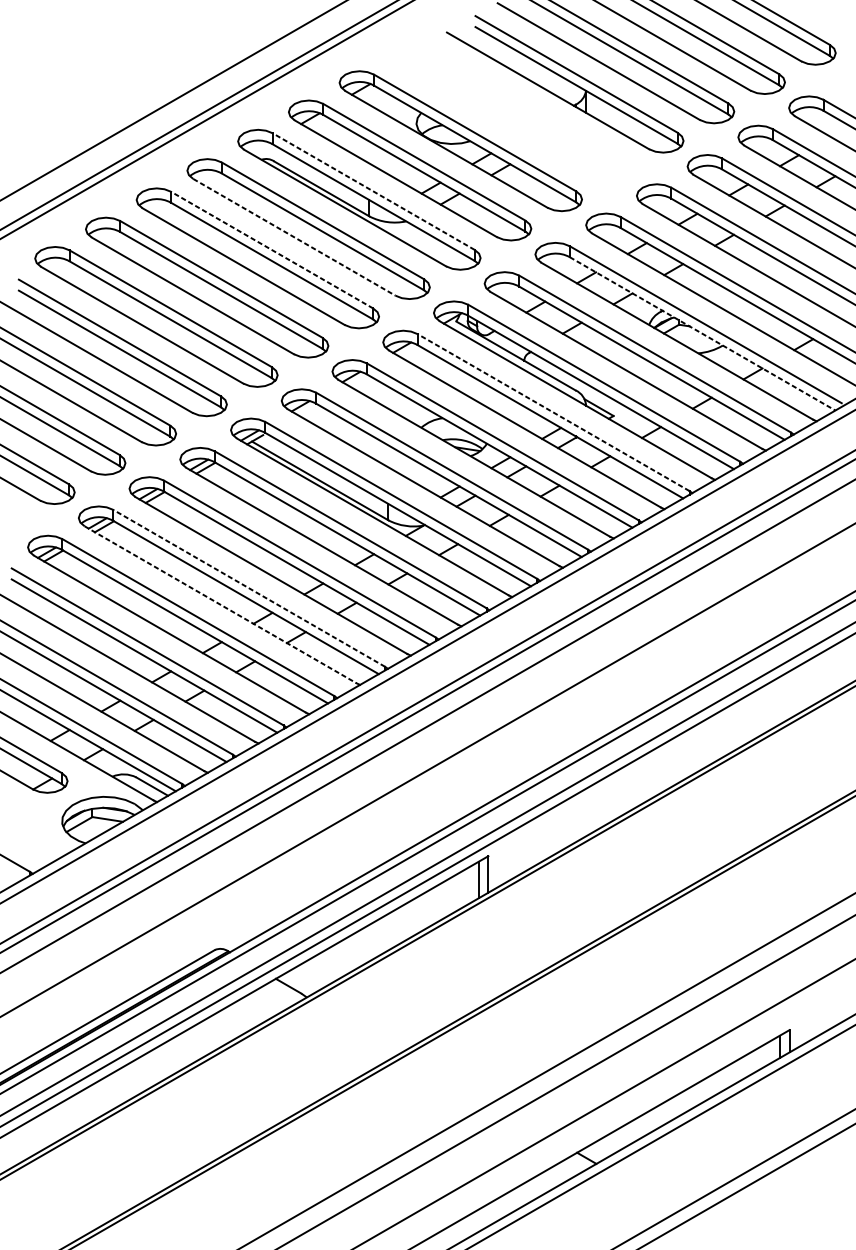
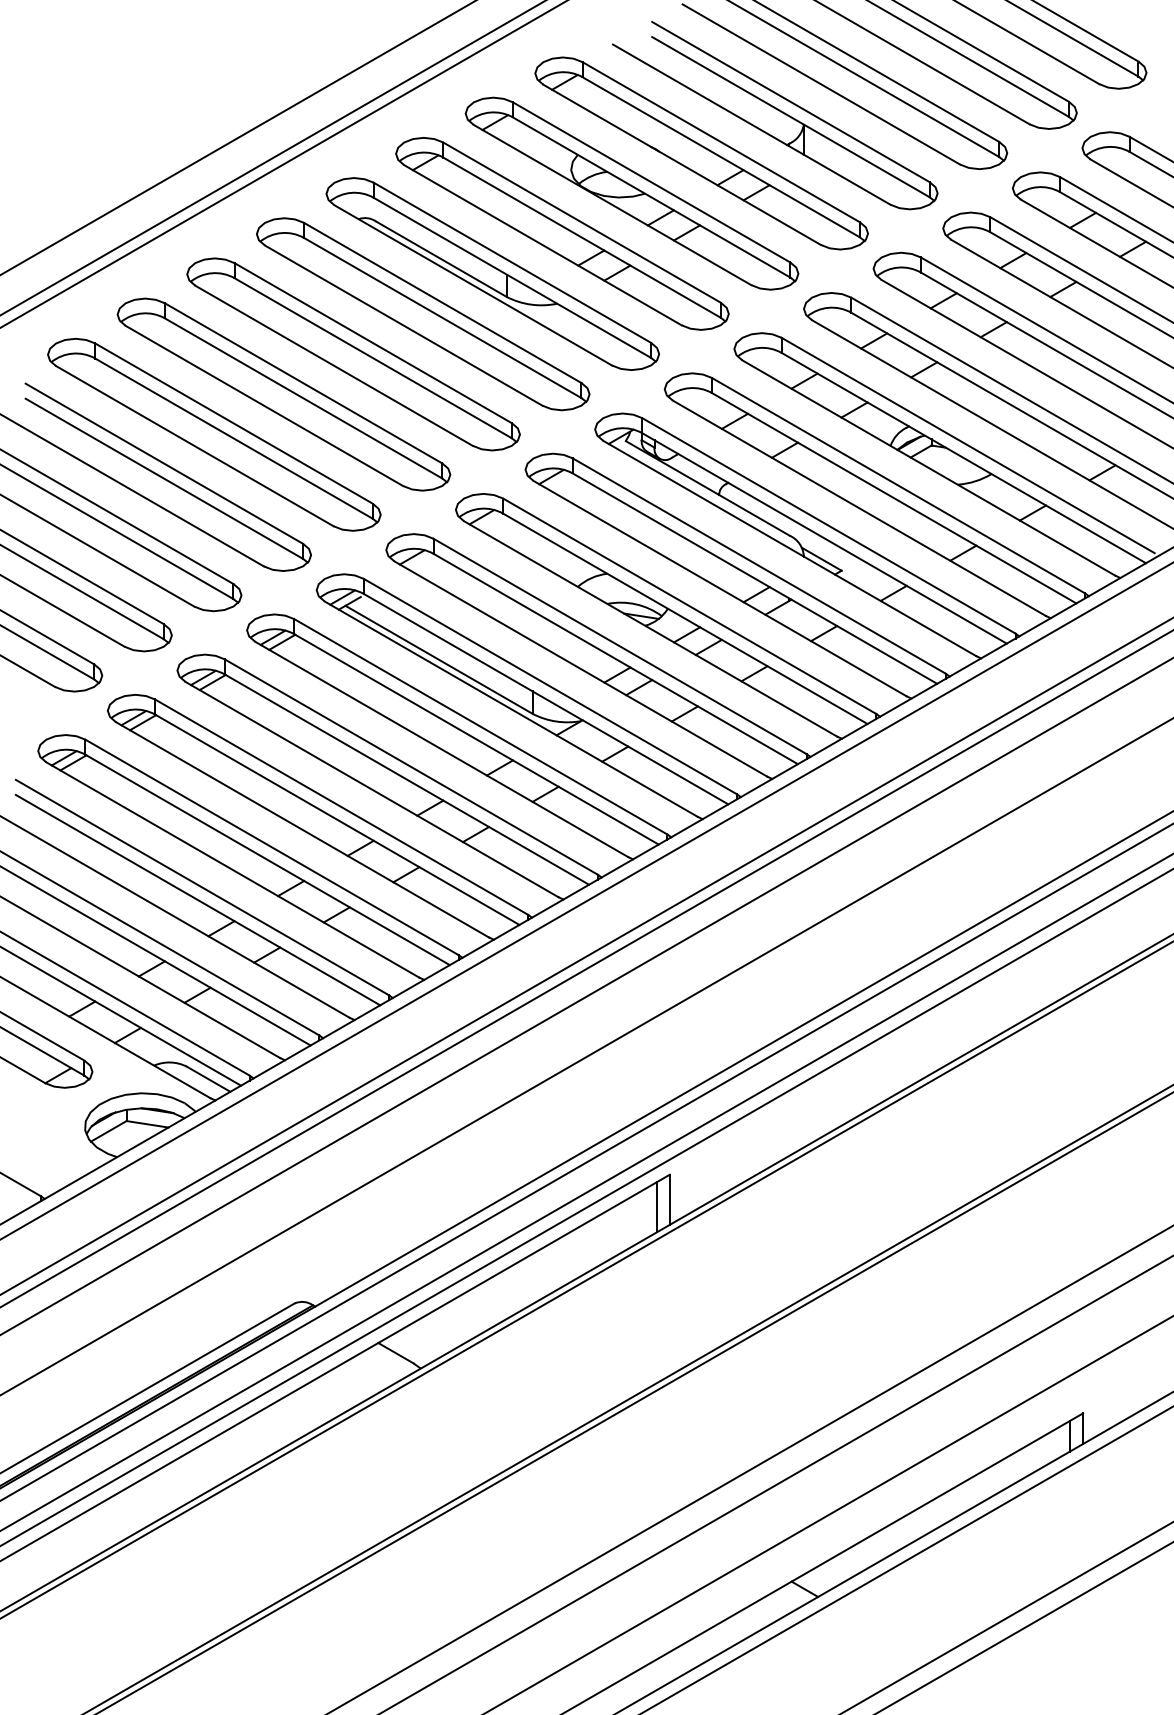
part: (511, 111) -> (701, 153), added
line: (372, 191) -> (511, 262), dashed -> solid
line: (294, 237) -> (404, 325), dashed -> solid
line: (271, 249) -> (372, 342), dashed -> solid
line: (703, 334) -> (964, 458), dashed -> solid
line: (552, 412) -> (758, 565), dashed -> solid
line: (249, 587) -> (341, 806), dashed -> solid
line: (220, 605) -> (302, 830), dashed -> solid

